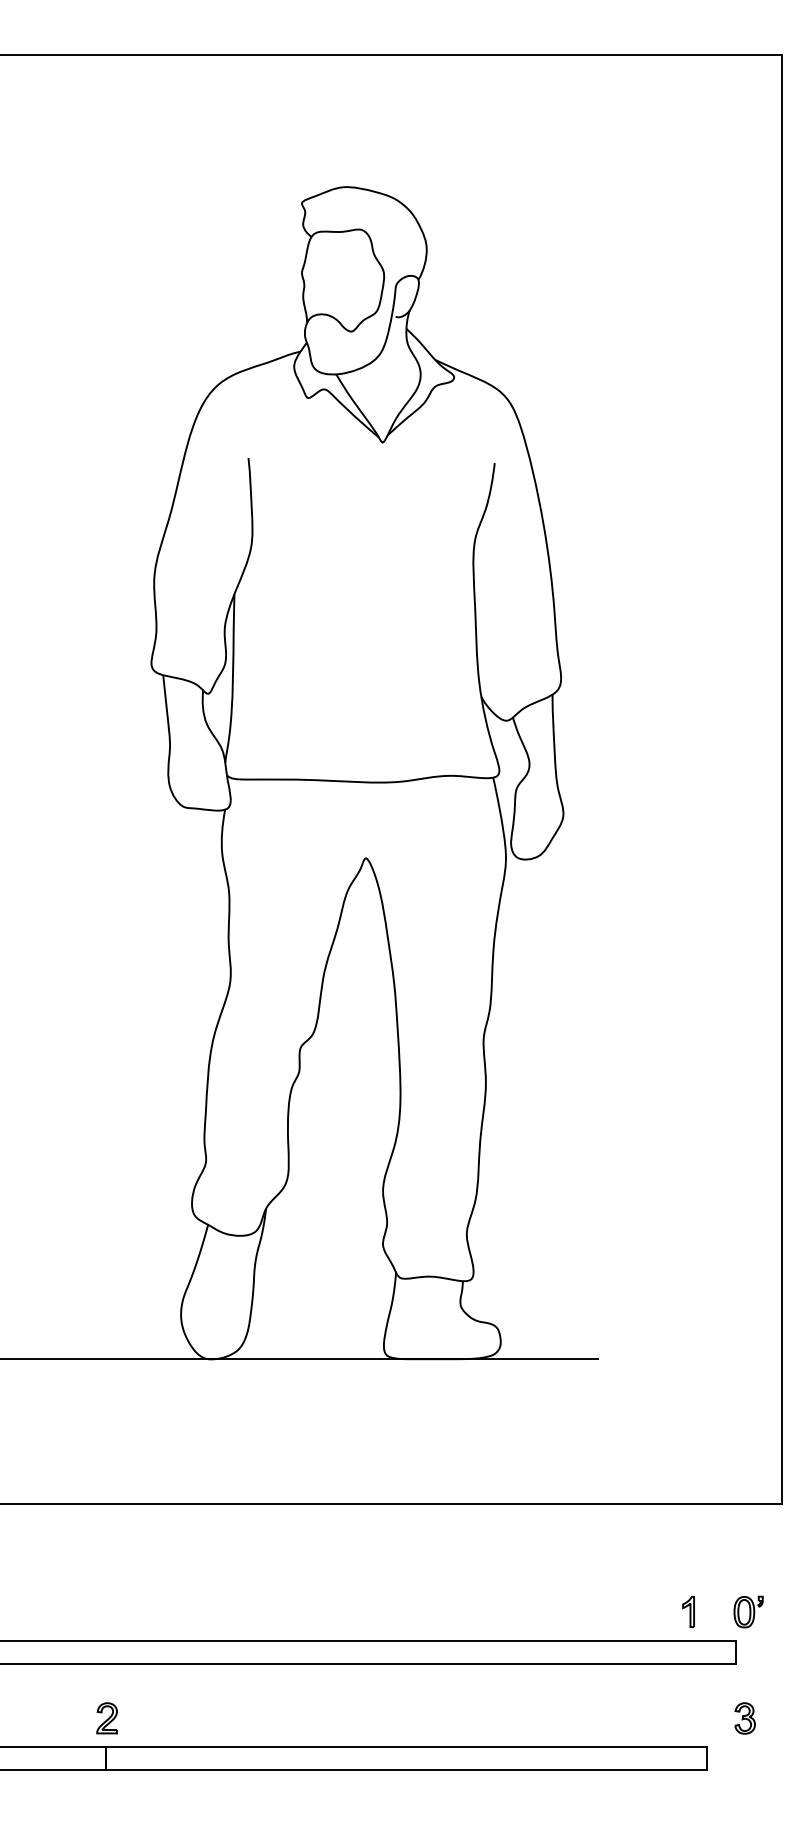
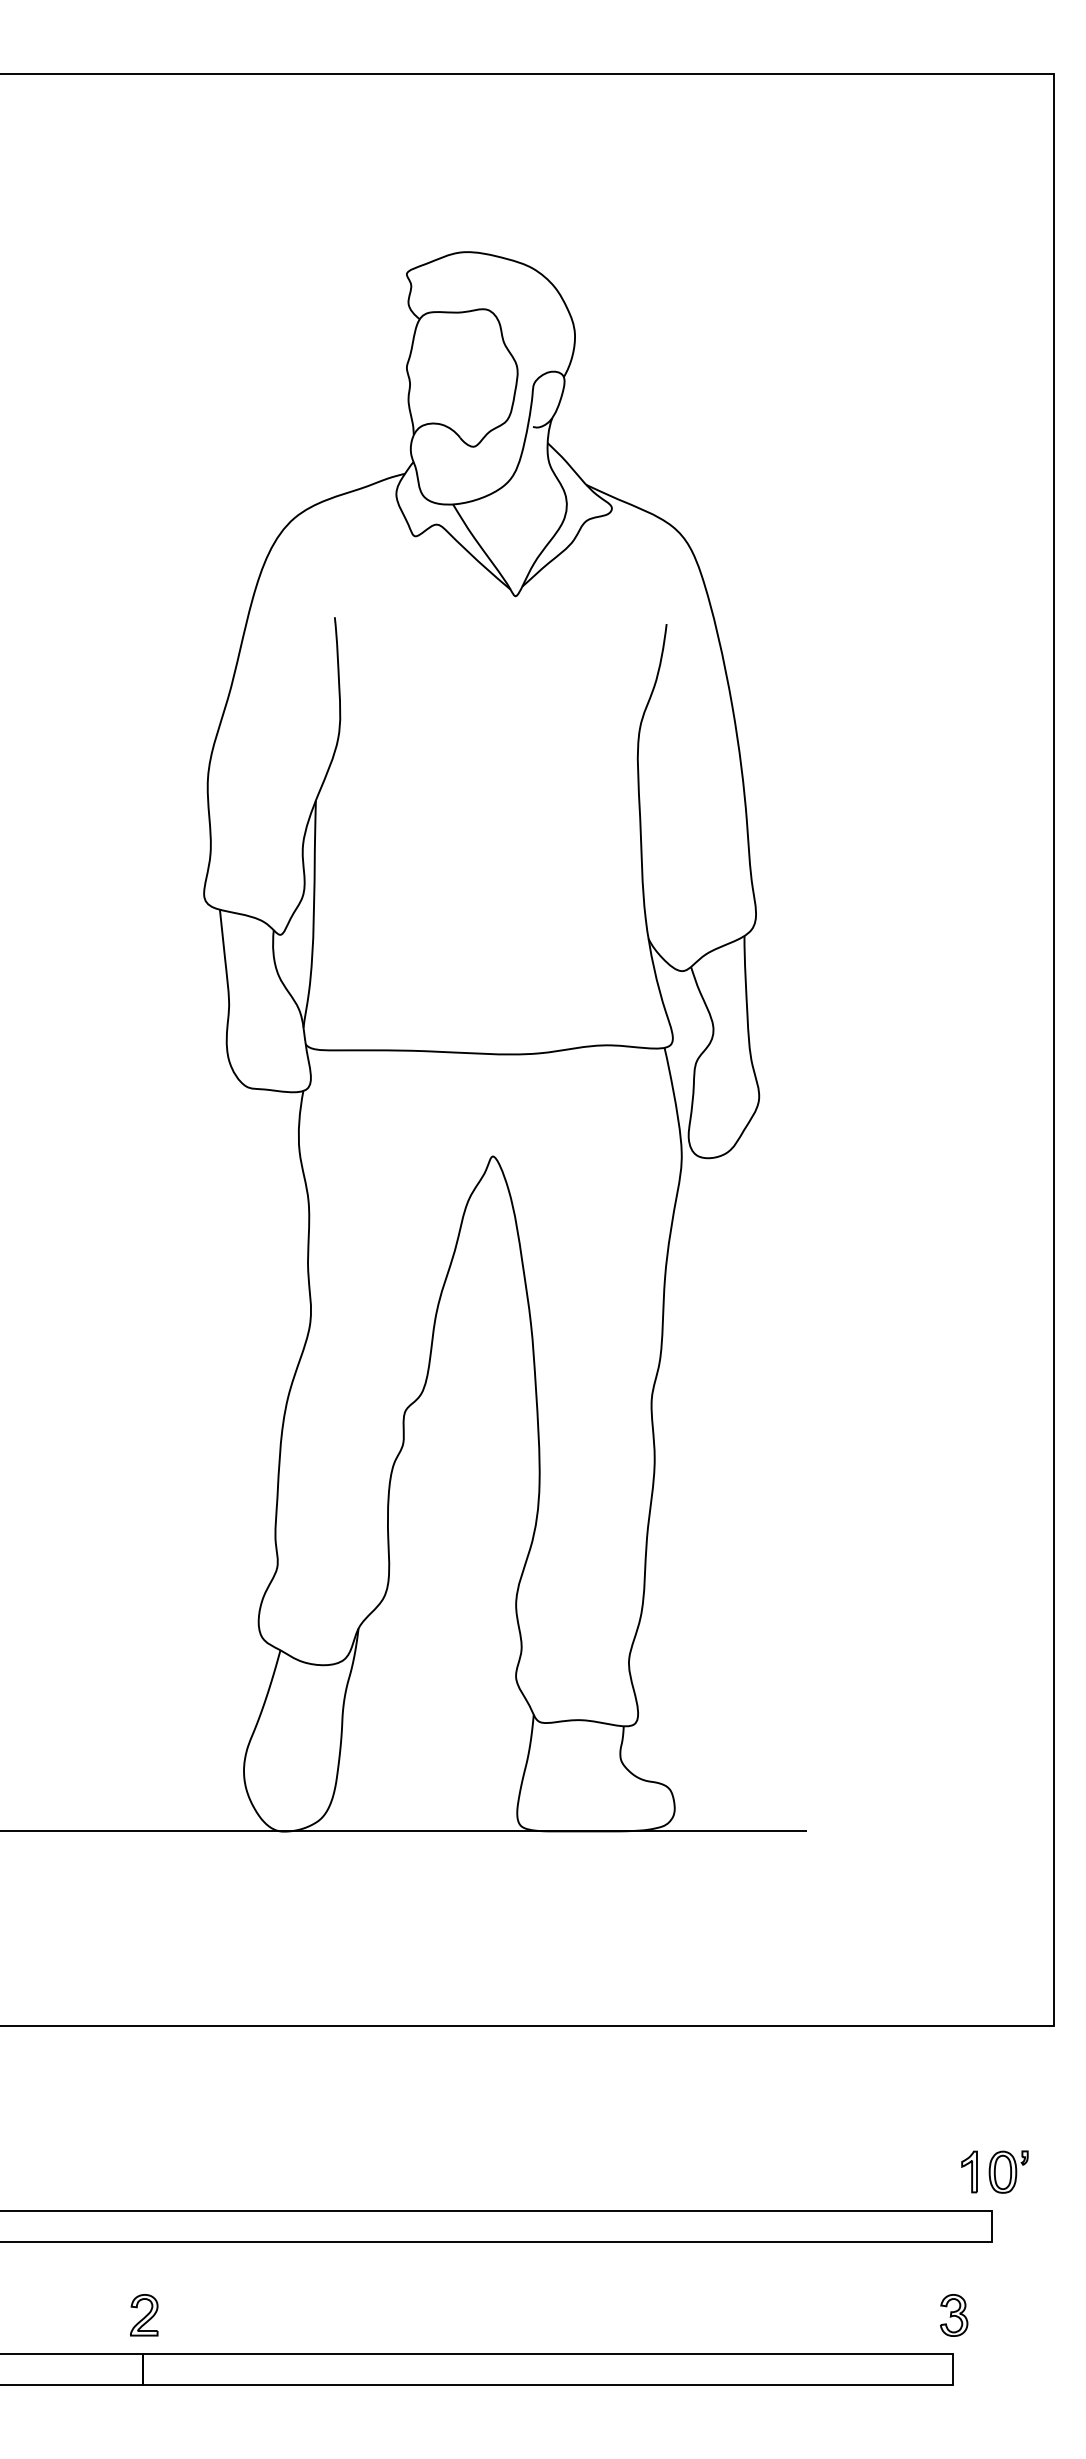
part: (688, 1611) -> (969, 2171), moved
part: (744, 1718) -> (953, 2315), moved

